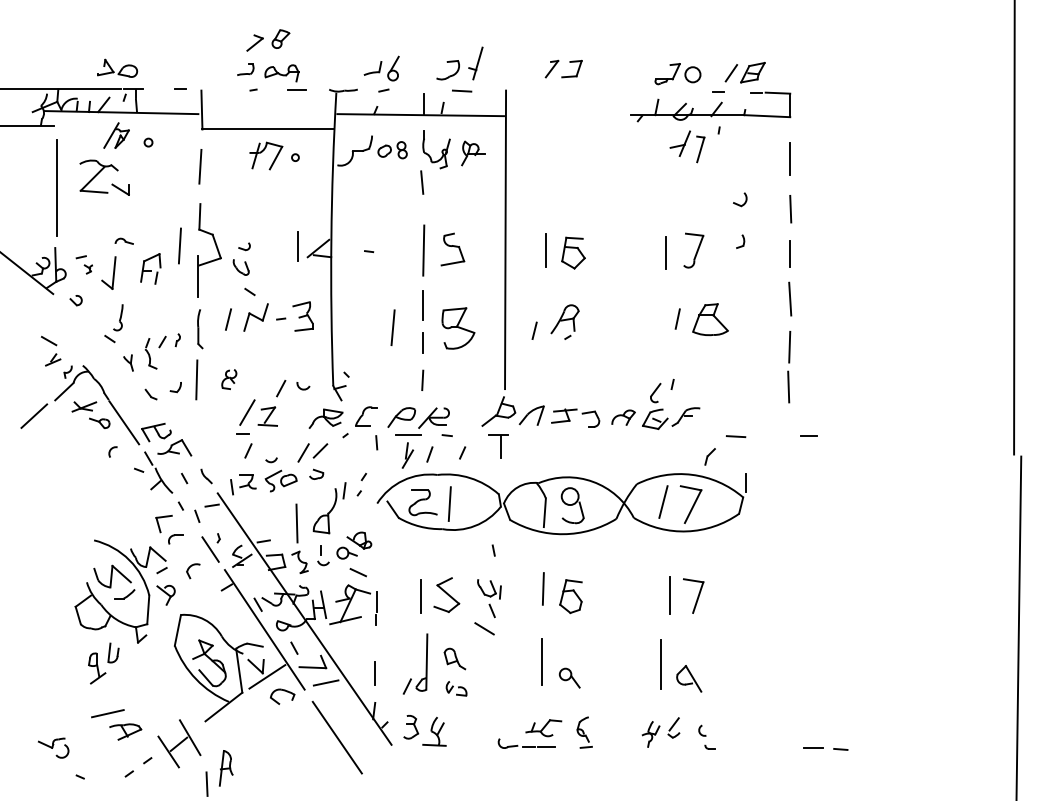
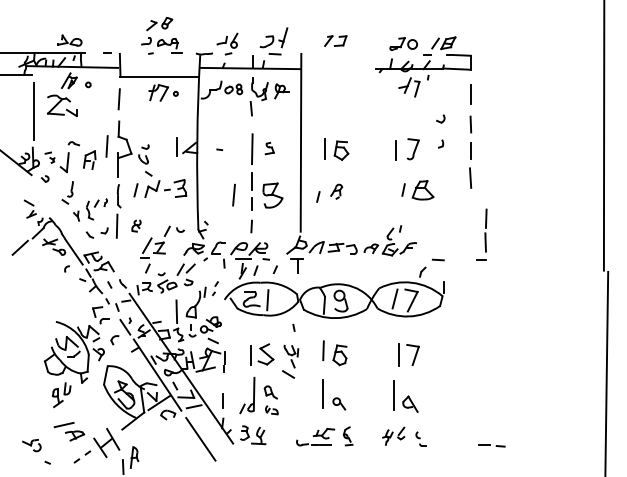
part: (452, 249) -> (269, 148), size x0.6
part: (565, 321) -> (336, 191), size x0.7
line: (788, 363) -> (485, 228), moved

